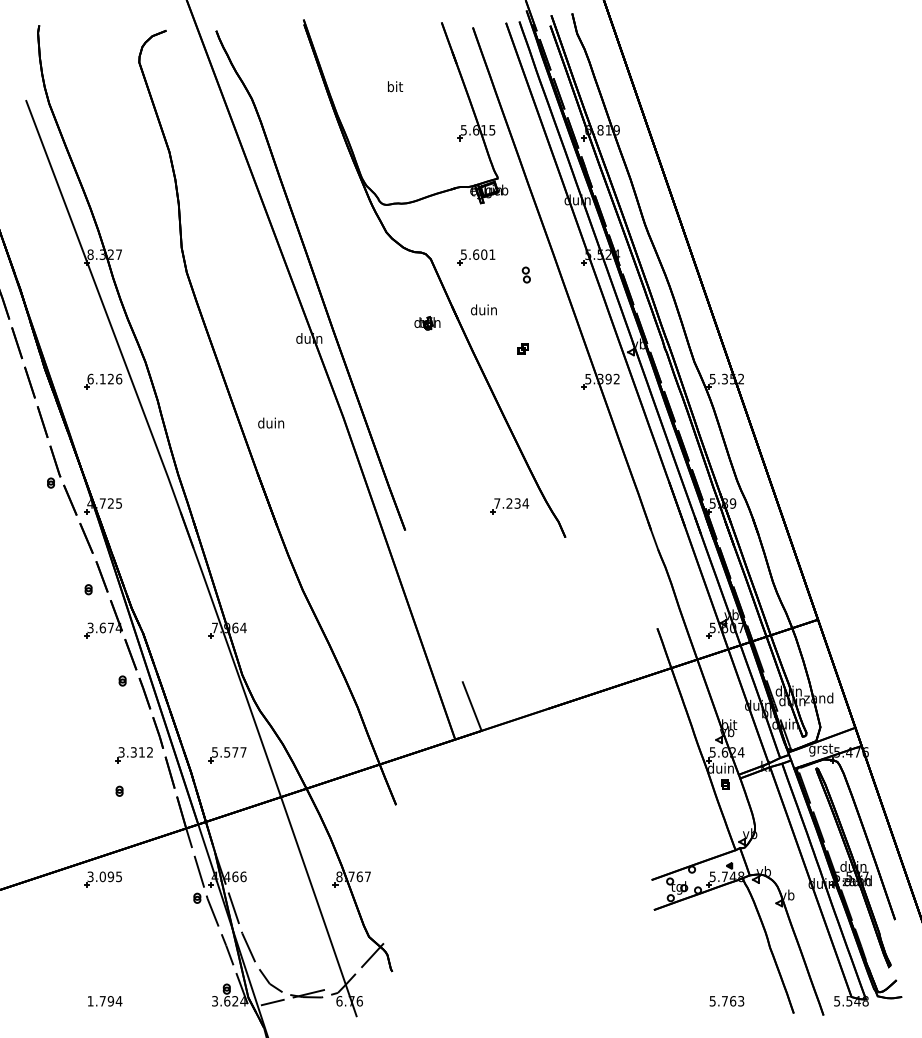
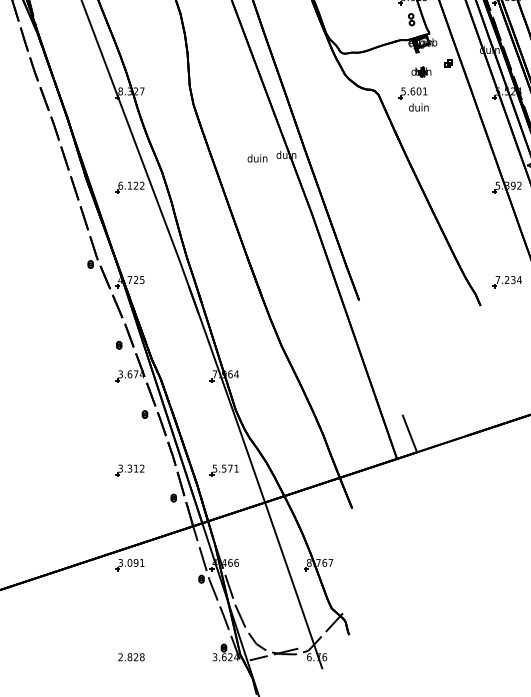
part: (525, 274) -> (410, 19), moved
text: (483, 309) -> (418, 107), moved
part: (427, 323) -> (421, 72), moved
part: (522, 348) -> (448, 63), moved
text: (119, 378) -> (142, 185), 6.126 -> 6.122
text: (271, 422) -> (257, 157), moved
part: (509, 506) -> (507, 282), moved
text: (243, 752) -> (236, 468), 5.577 -> 5.571
part: (133, 755) -> (129, 470), moved
part: (119, 790) -> (173, 497), moved
text: (118, 876) -> (141, 562), 3.095 -> 3.091
text: (104, 1001) -> (131, 657), 1.794 -> 2.828

